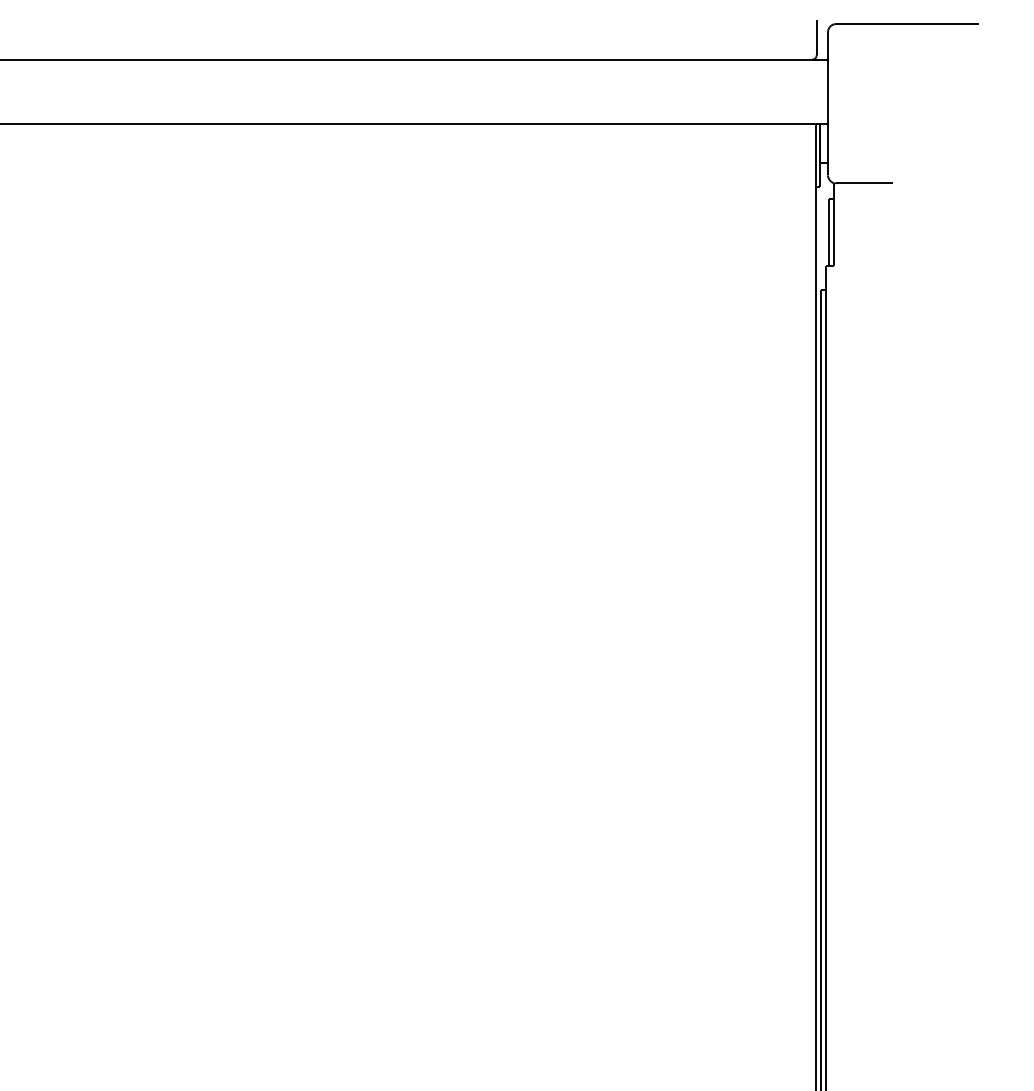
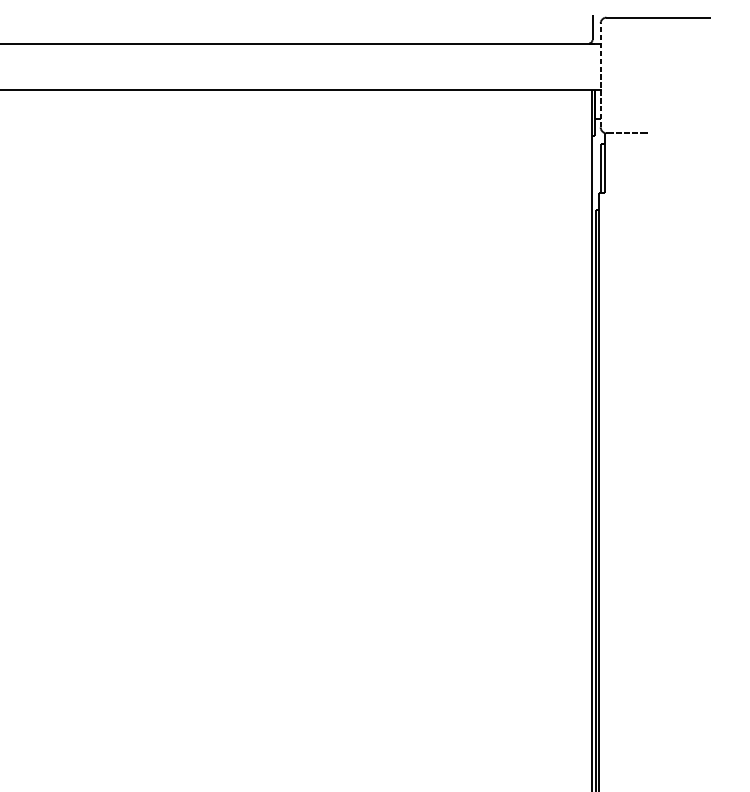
line: (827, 103) -> (600, 75), solid -> dashed
line: (862, 183) -> (625, 133), solid -> dashed

